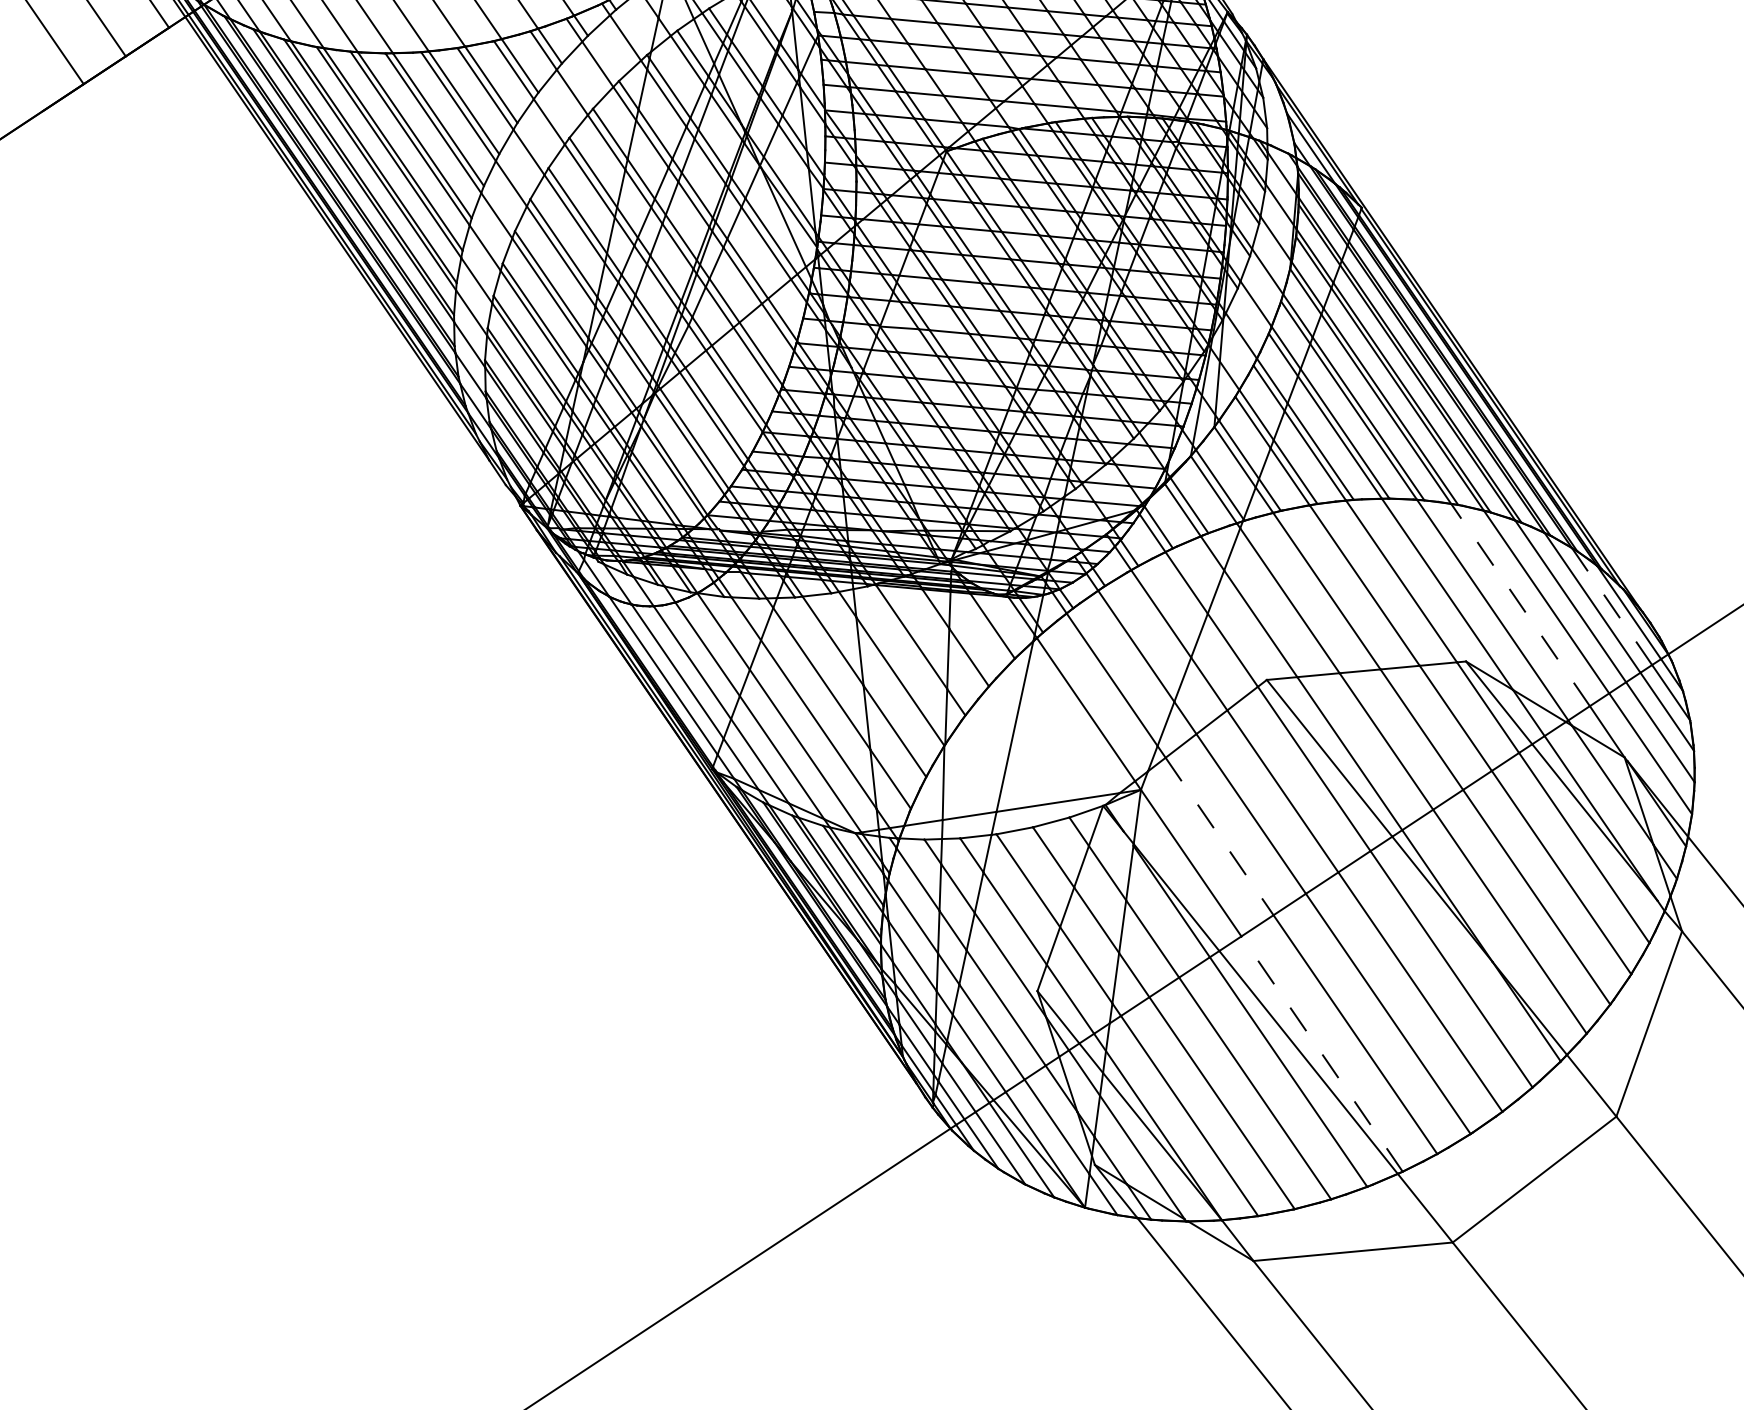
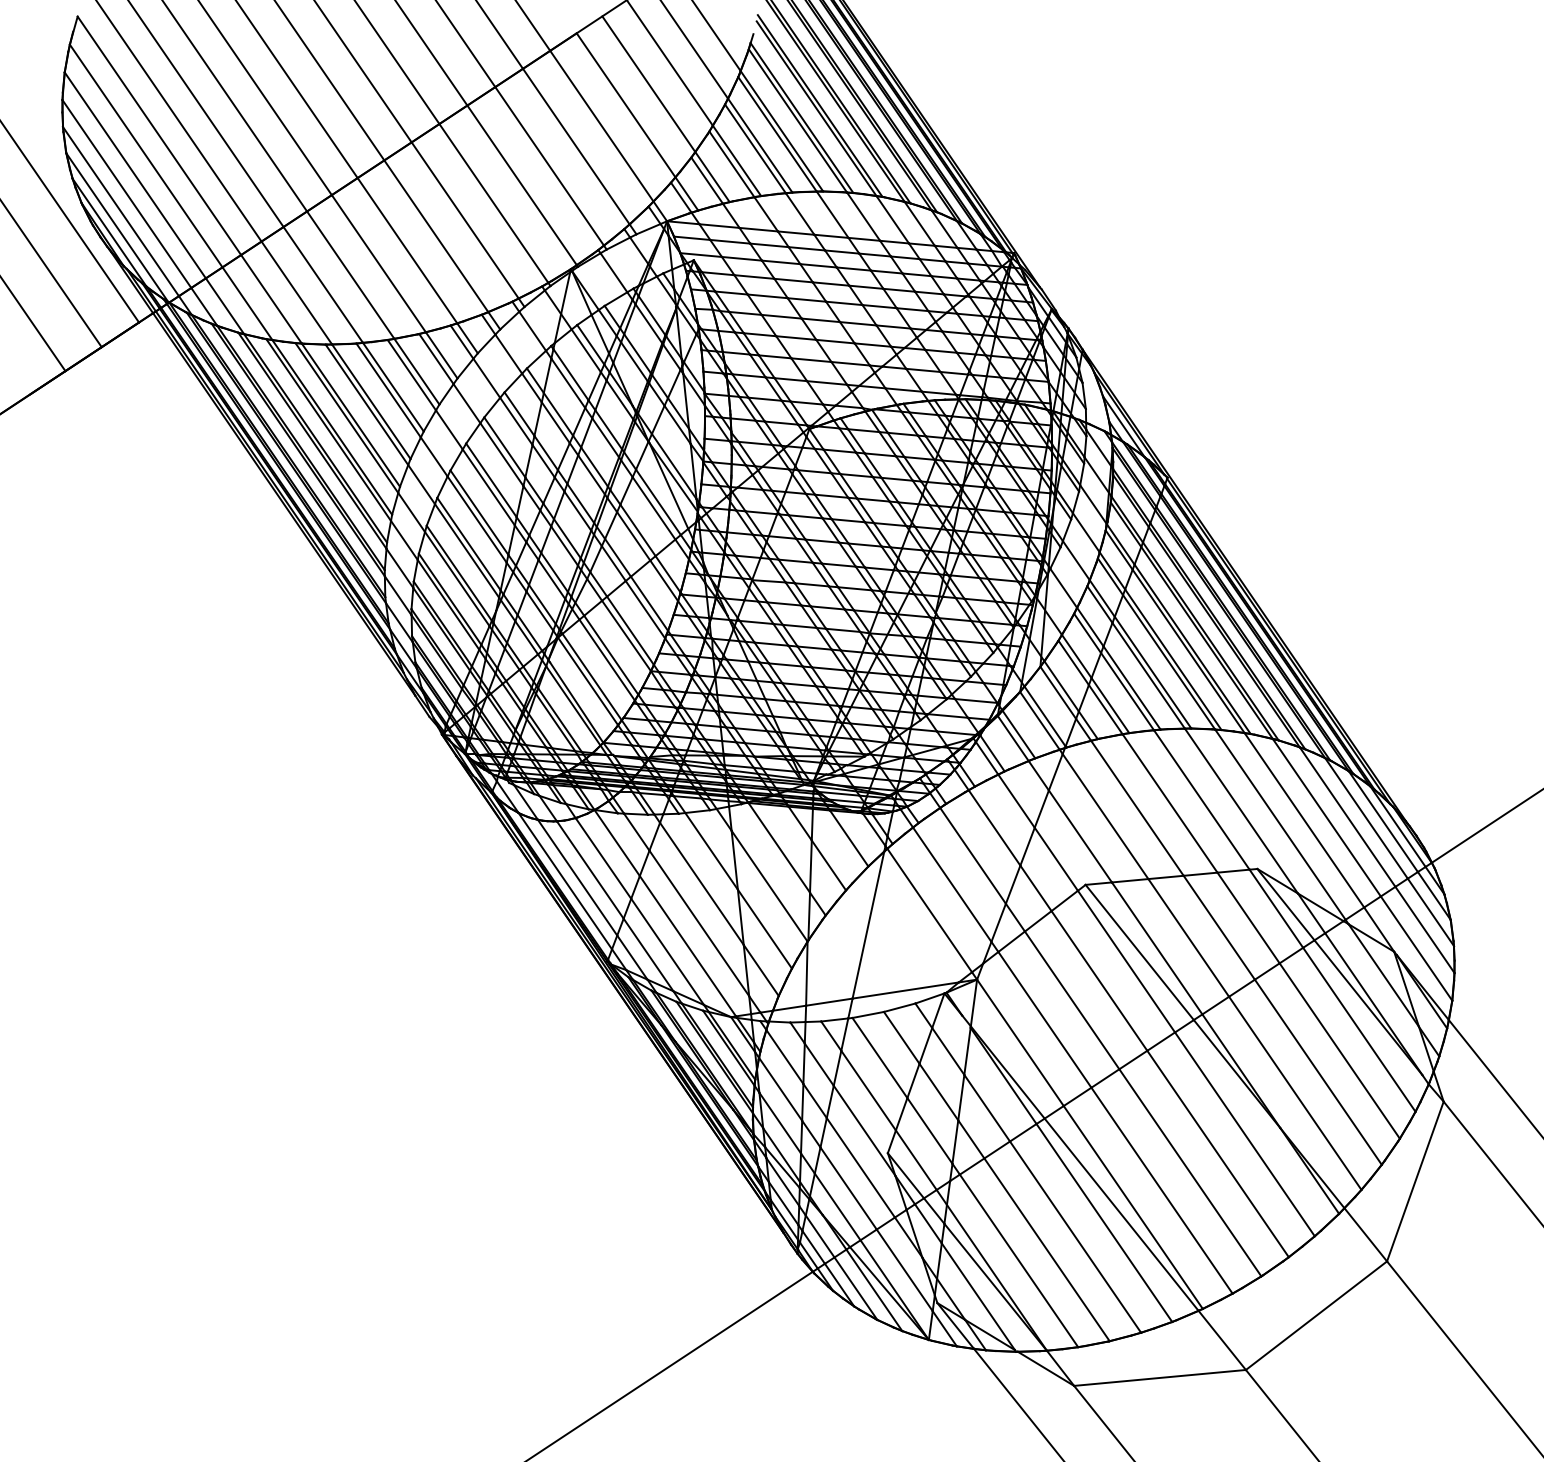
line: (1520, 605) -> (1304, 820), dashed -> solid
line: (1612, 606) -> (1383, 821), dashed -> solid
line: (1220, 837) -> (1045, 1020), dashed -> solid
line: (1322, 1054) -> (1133, 1207), dashed -> solid

